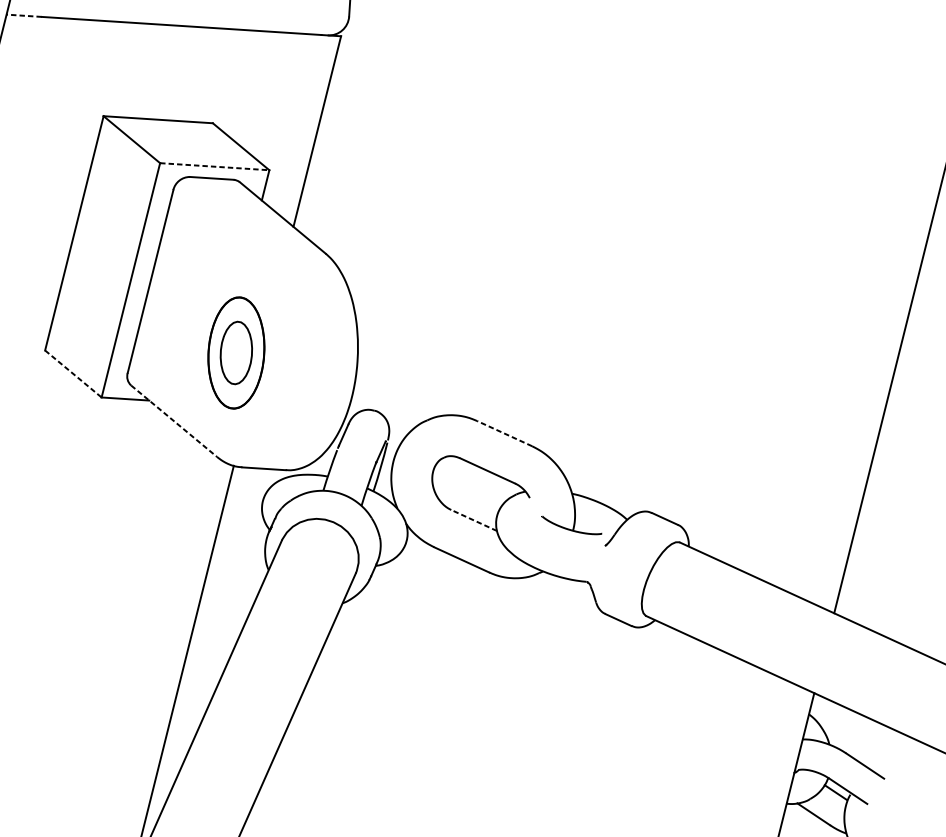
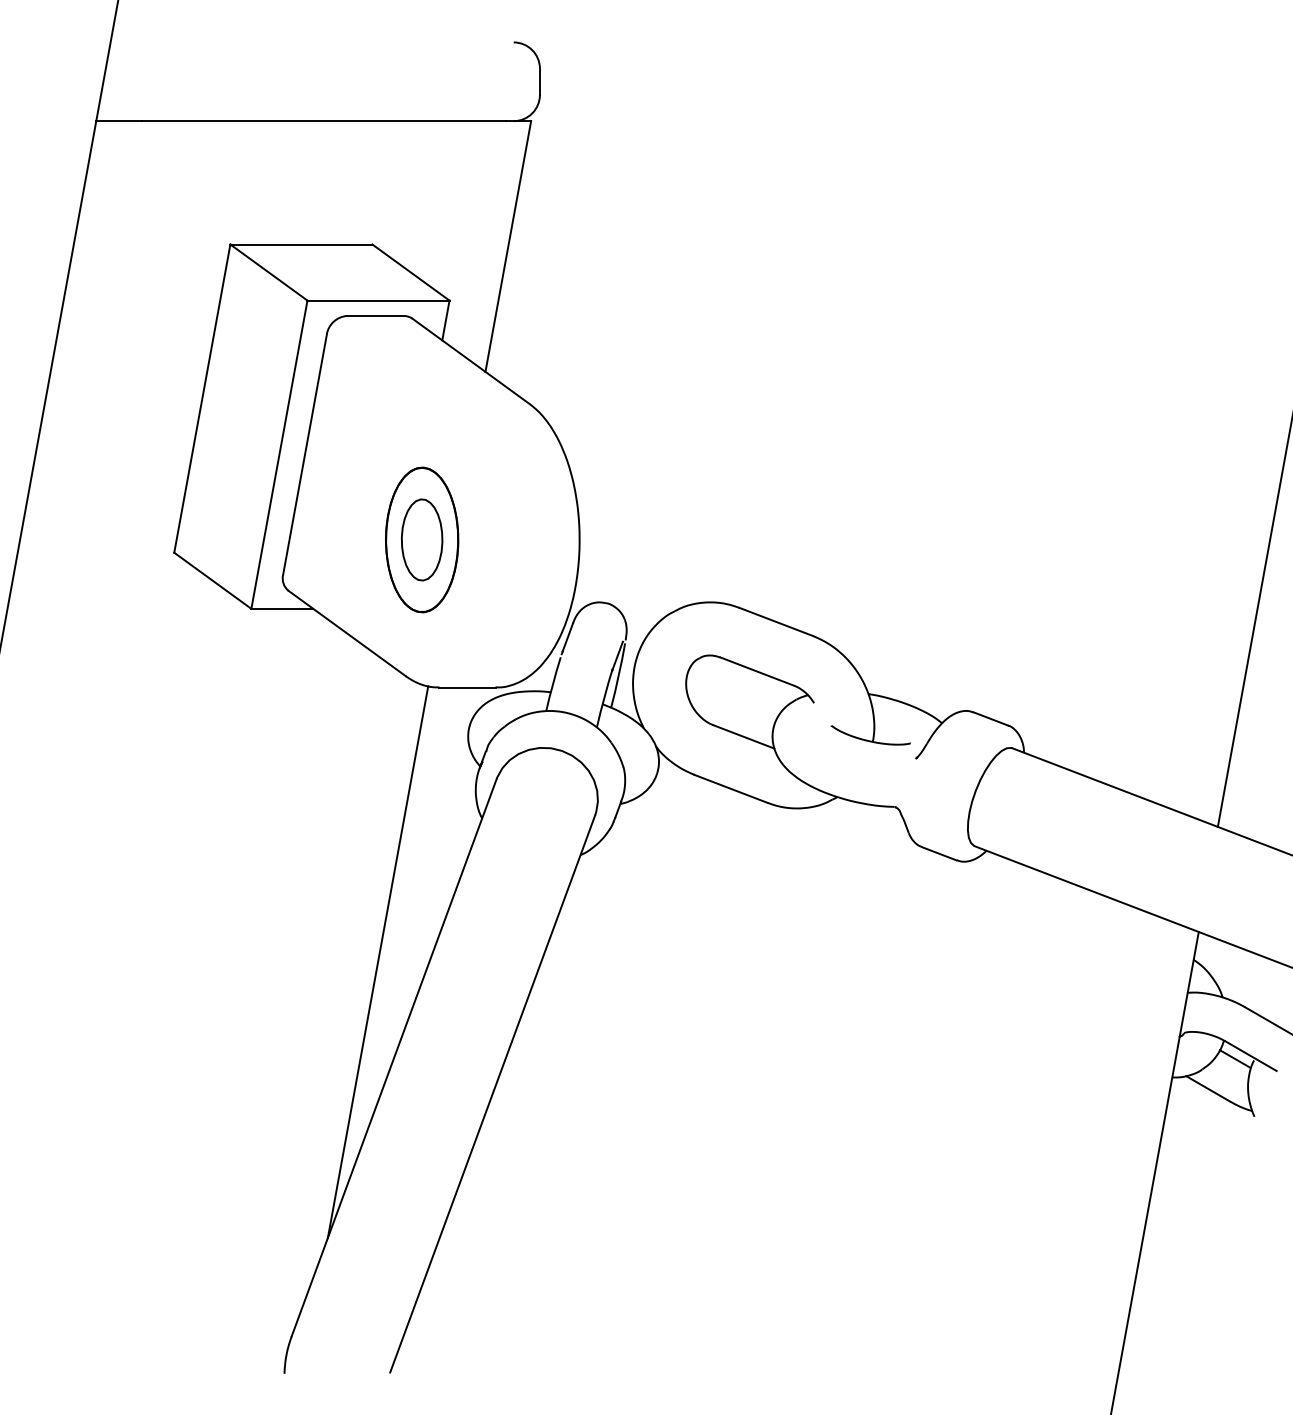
line: (24, 16) -> (119, 121), dashed -> solid
line: (215, 166) -> (379, 300), dashed -> solid
line: (73, 373) -> (212, 580), dashed -> solid
line: (174, 421) -> (347, 633), dashed -> solid
line: (504, 433) -> (775, 621), dashed -> solid
line: (473, 520) -> (743, 736), dashed -> solid

